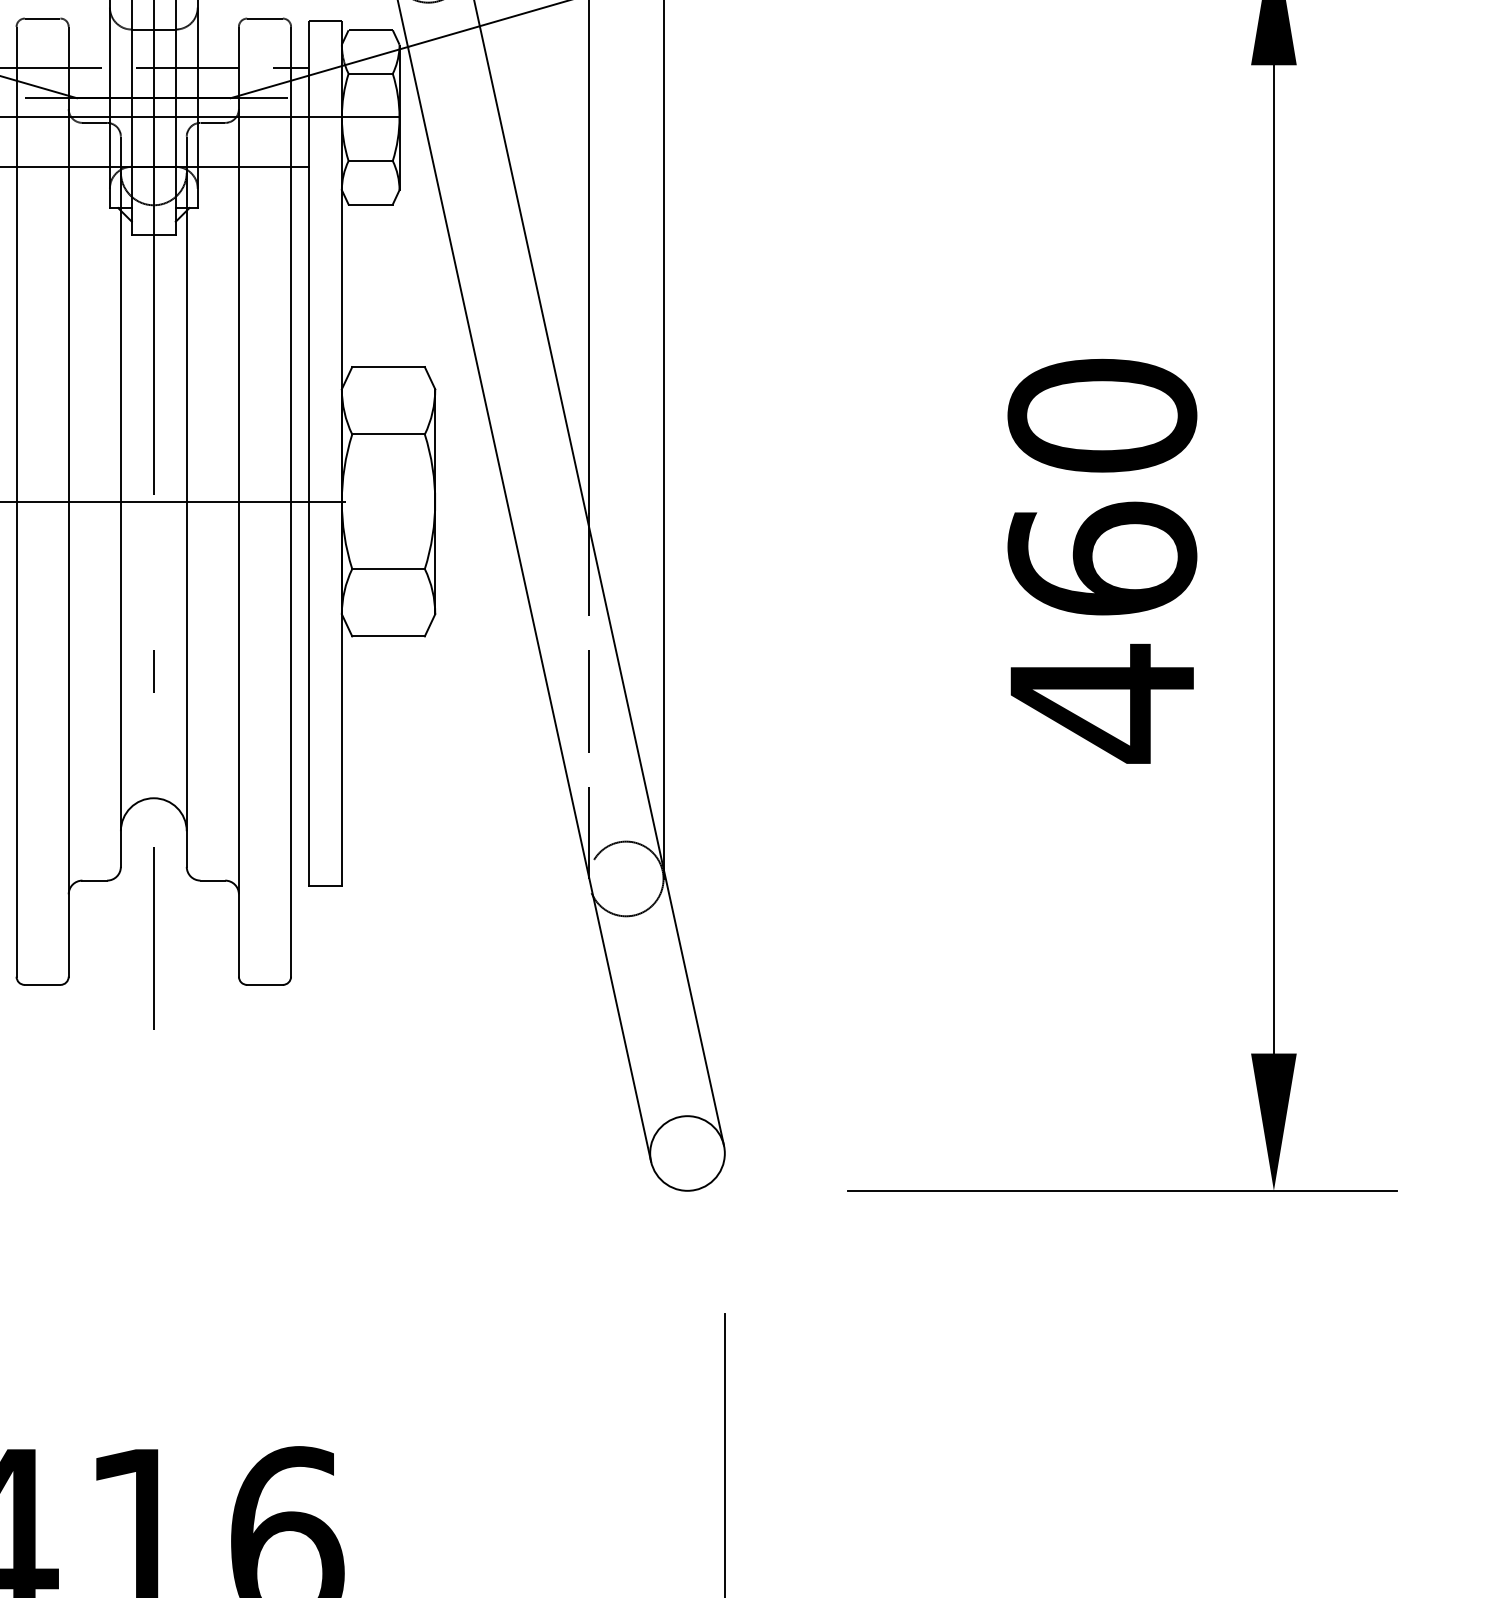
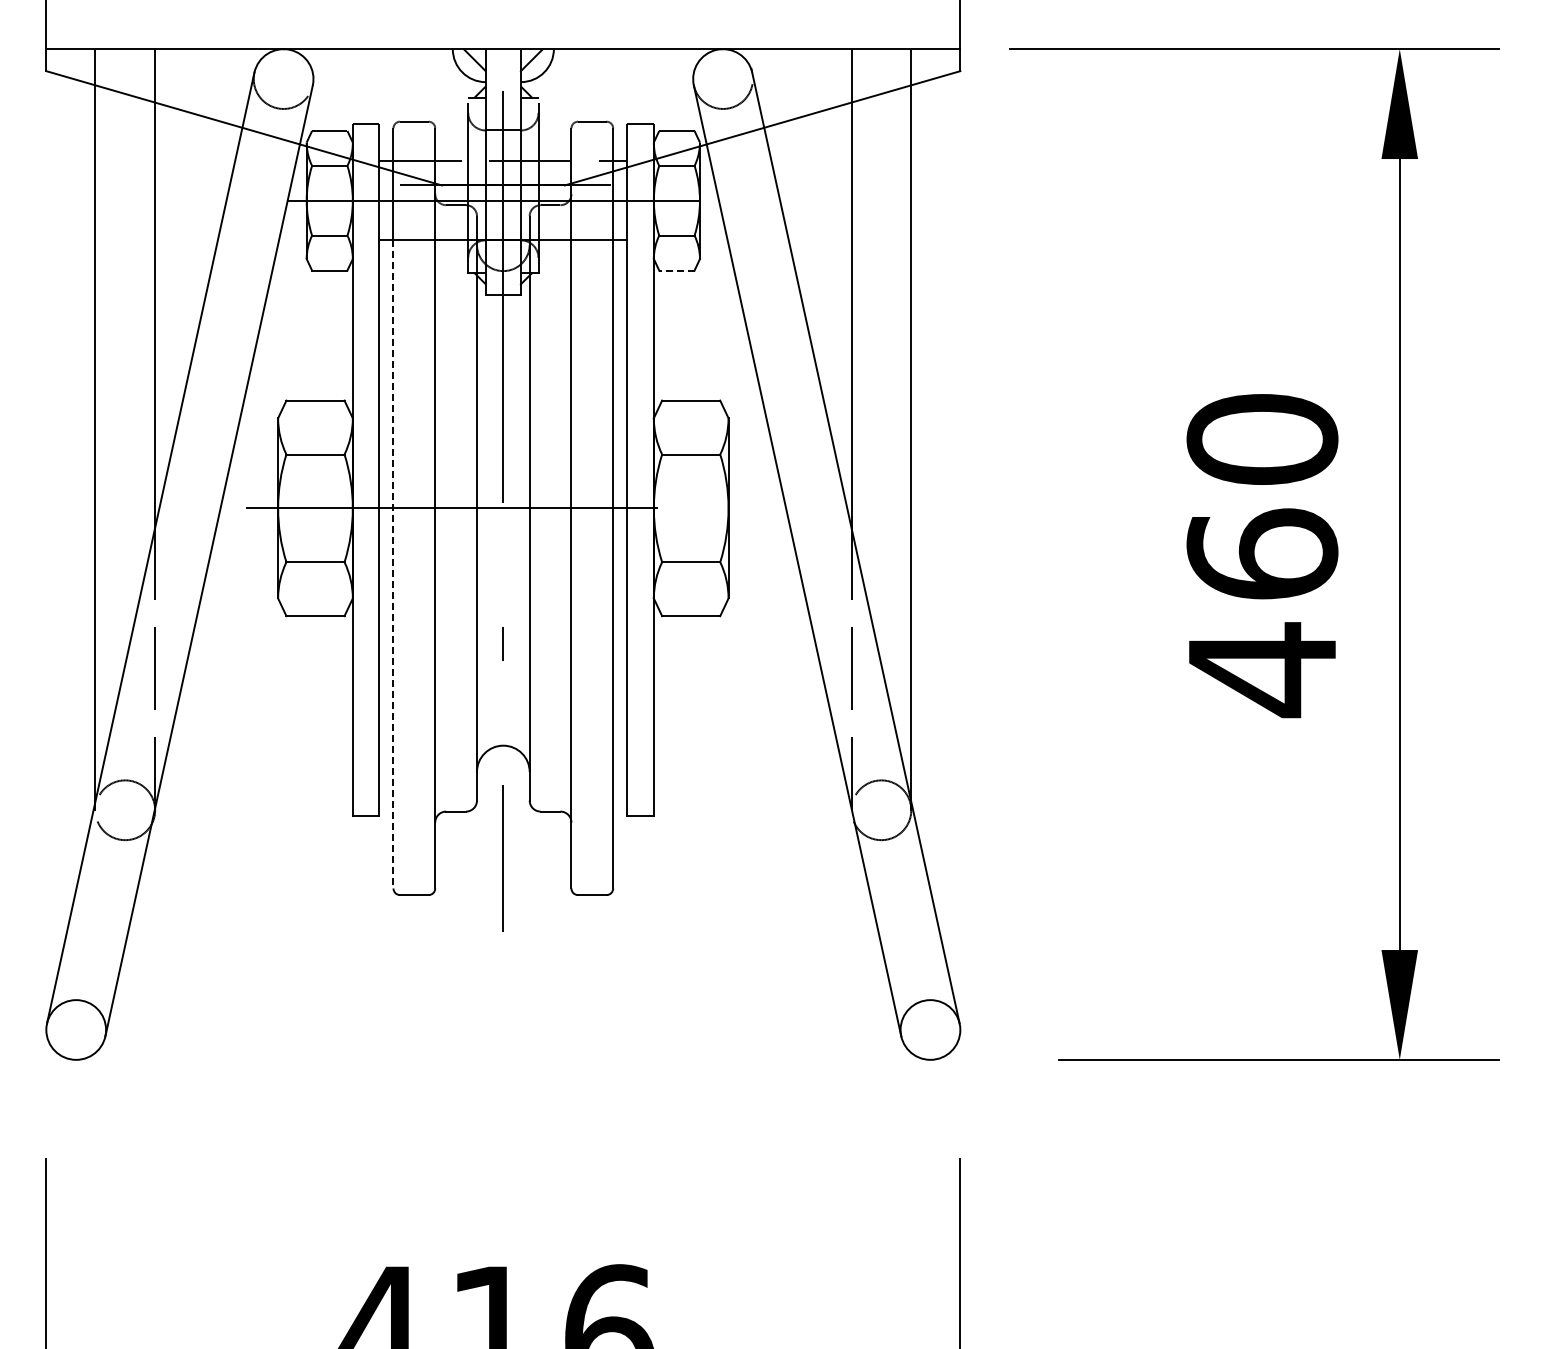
line: (370, 204) -> (676, 270), solid -> dashed
line: (16, 571) -> (393, 564), solid -> dashed

